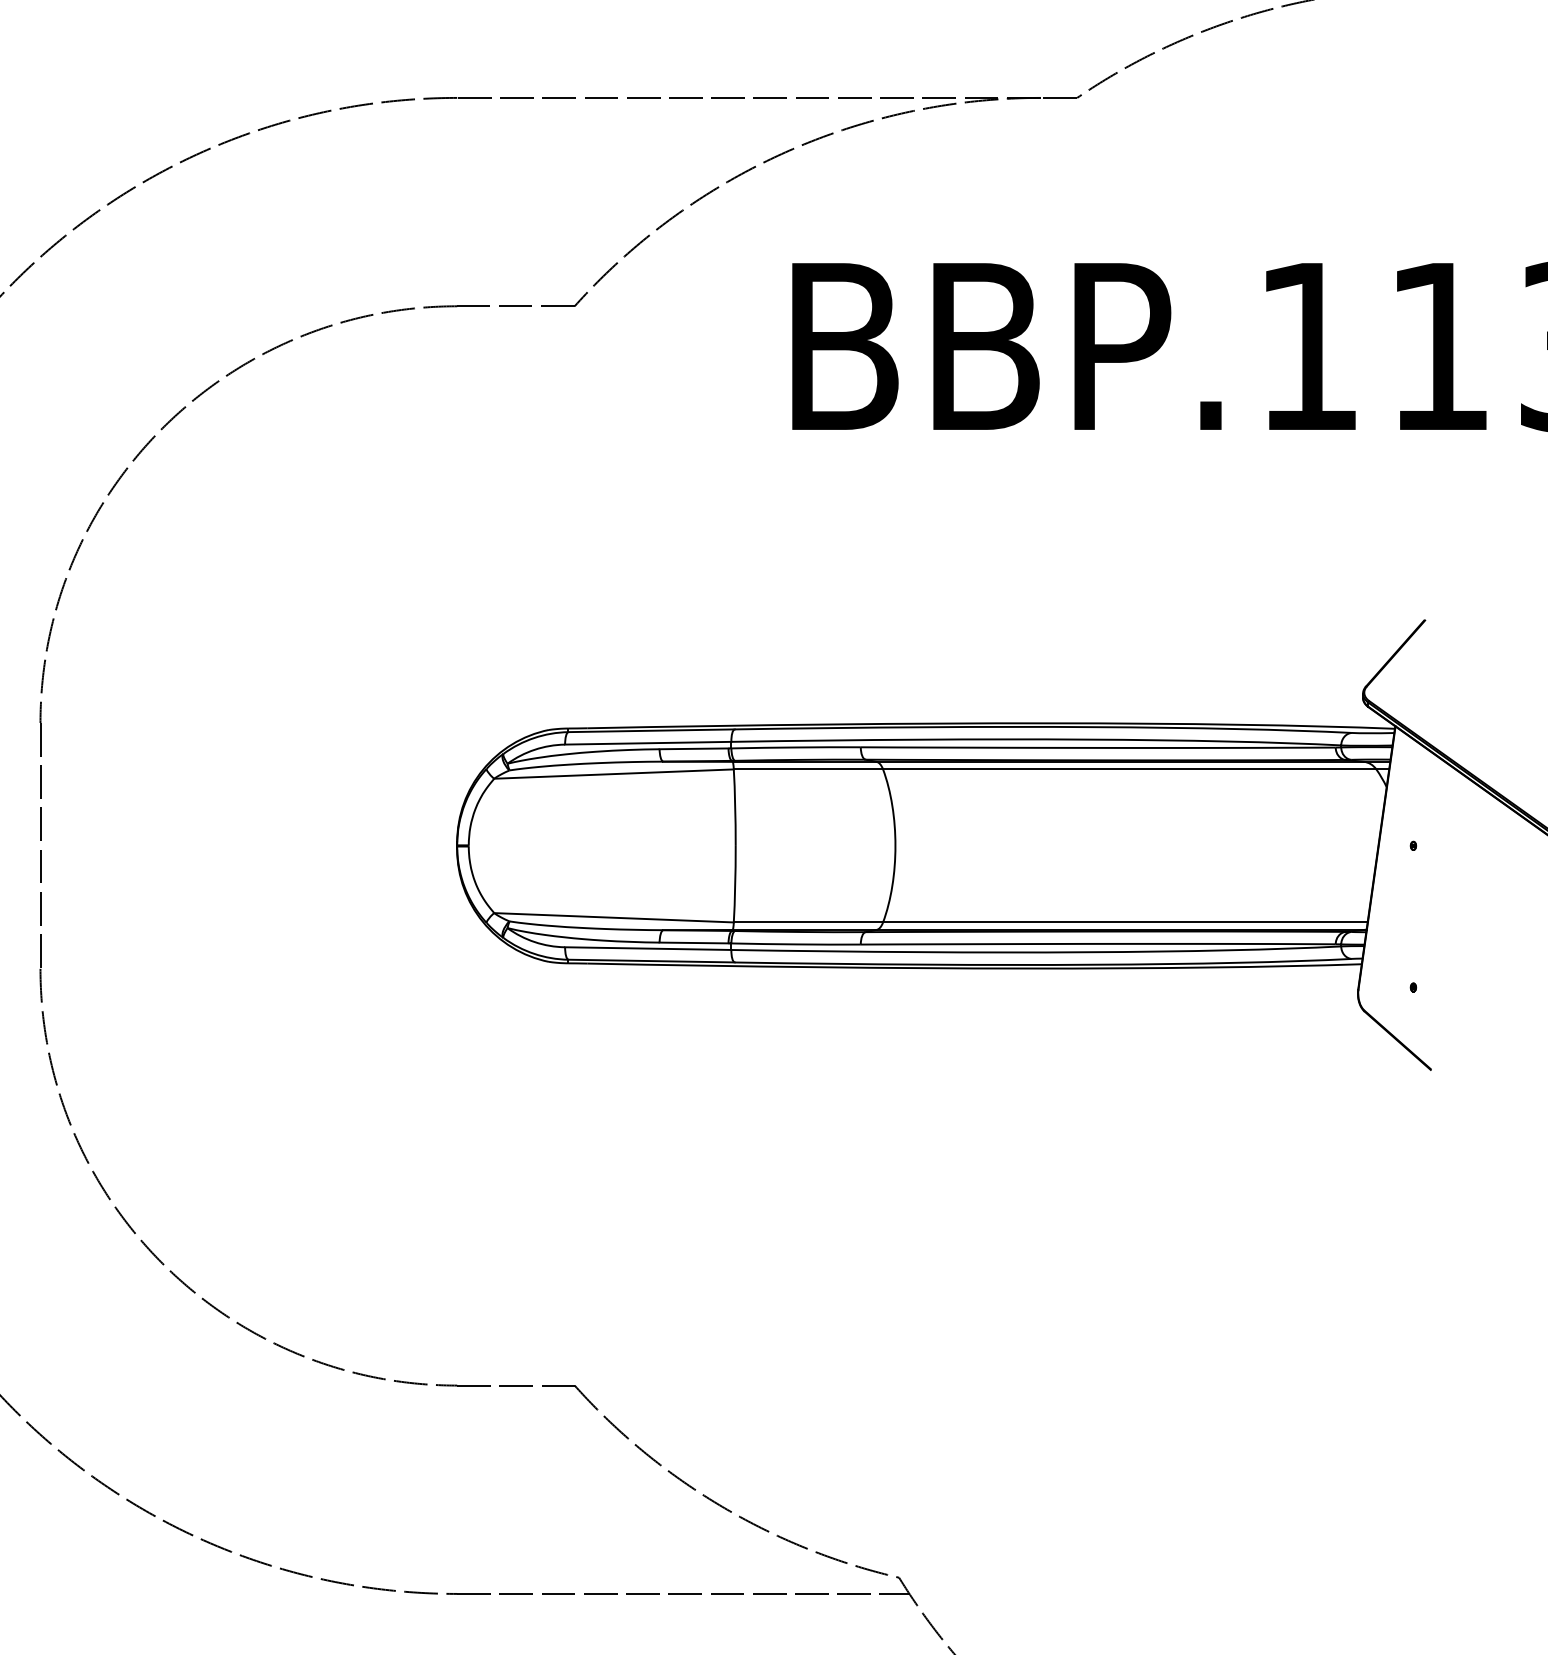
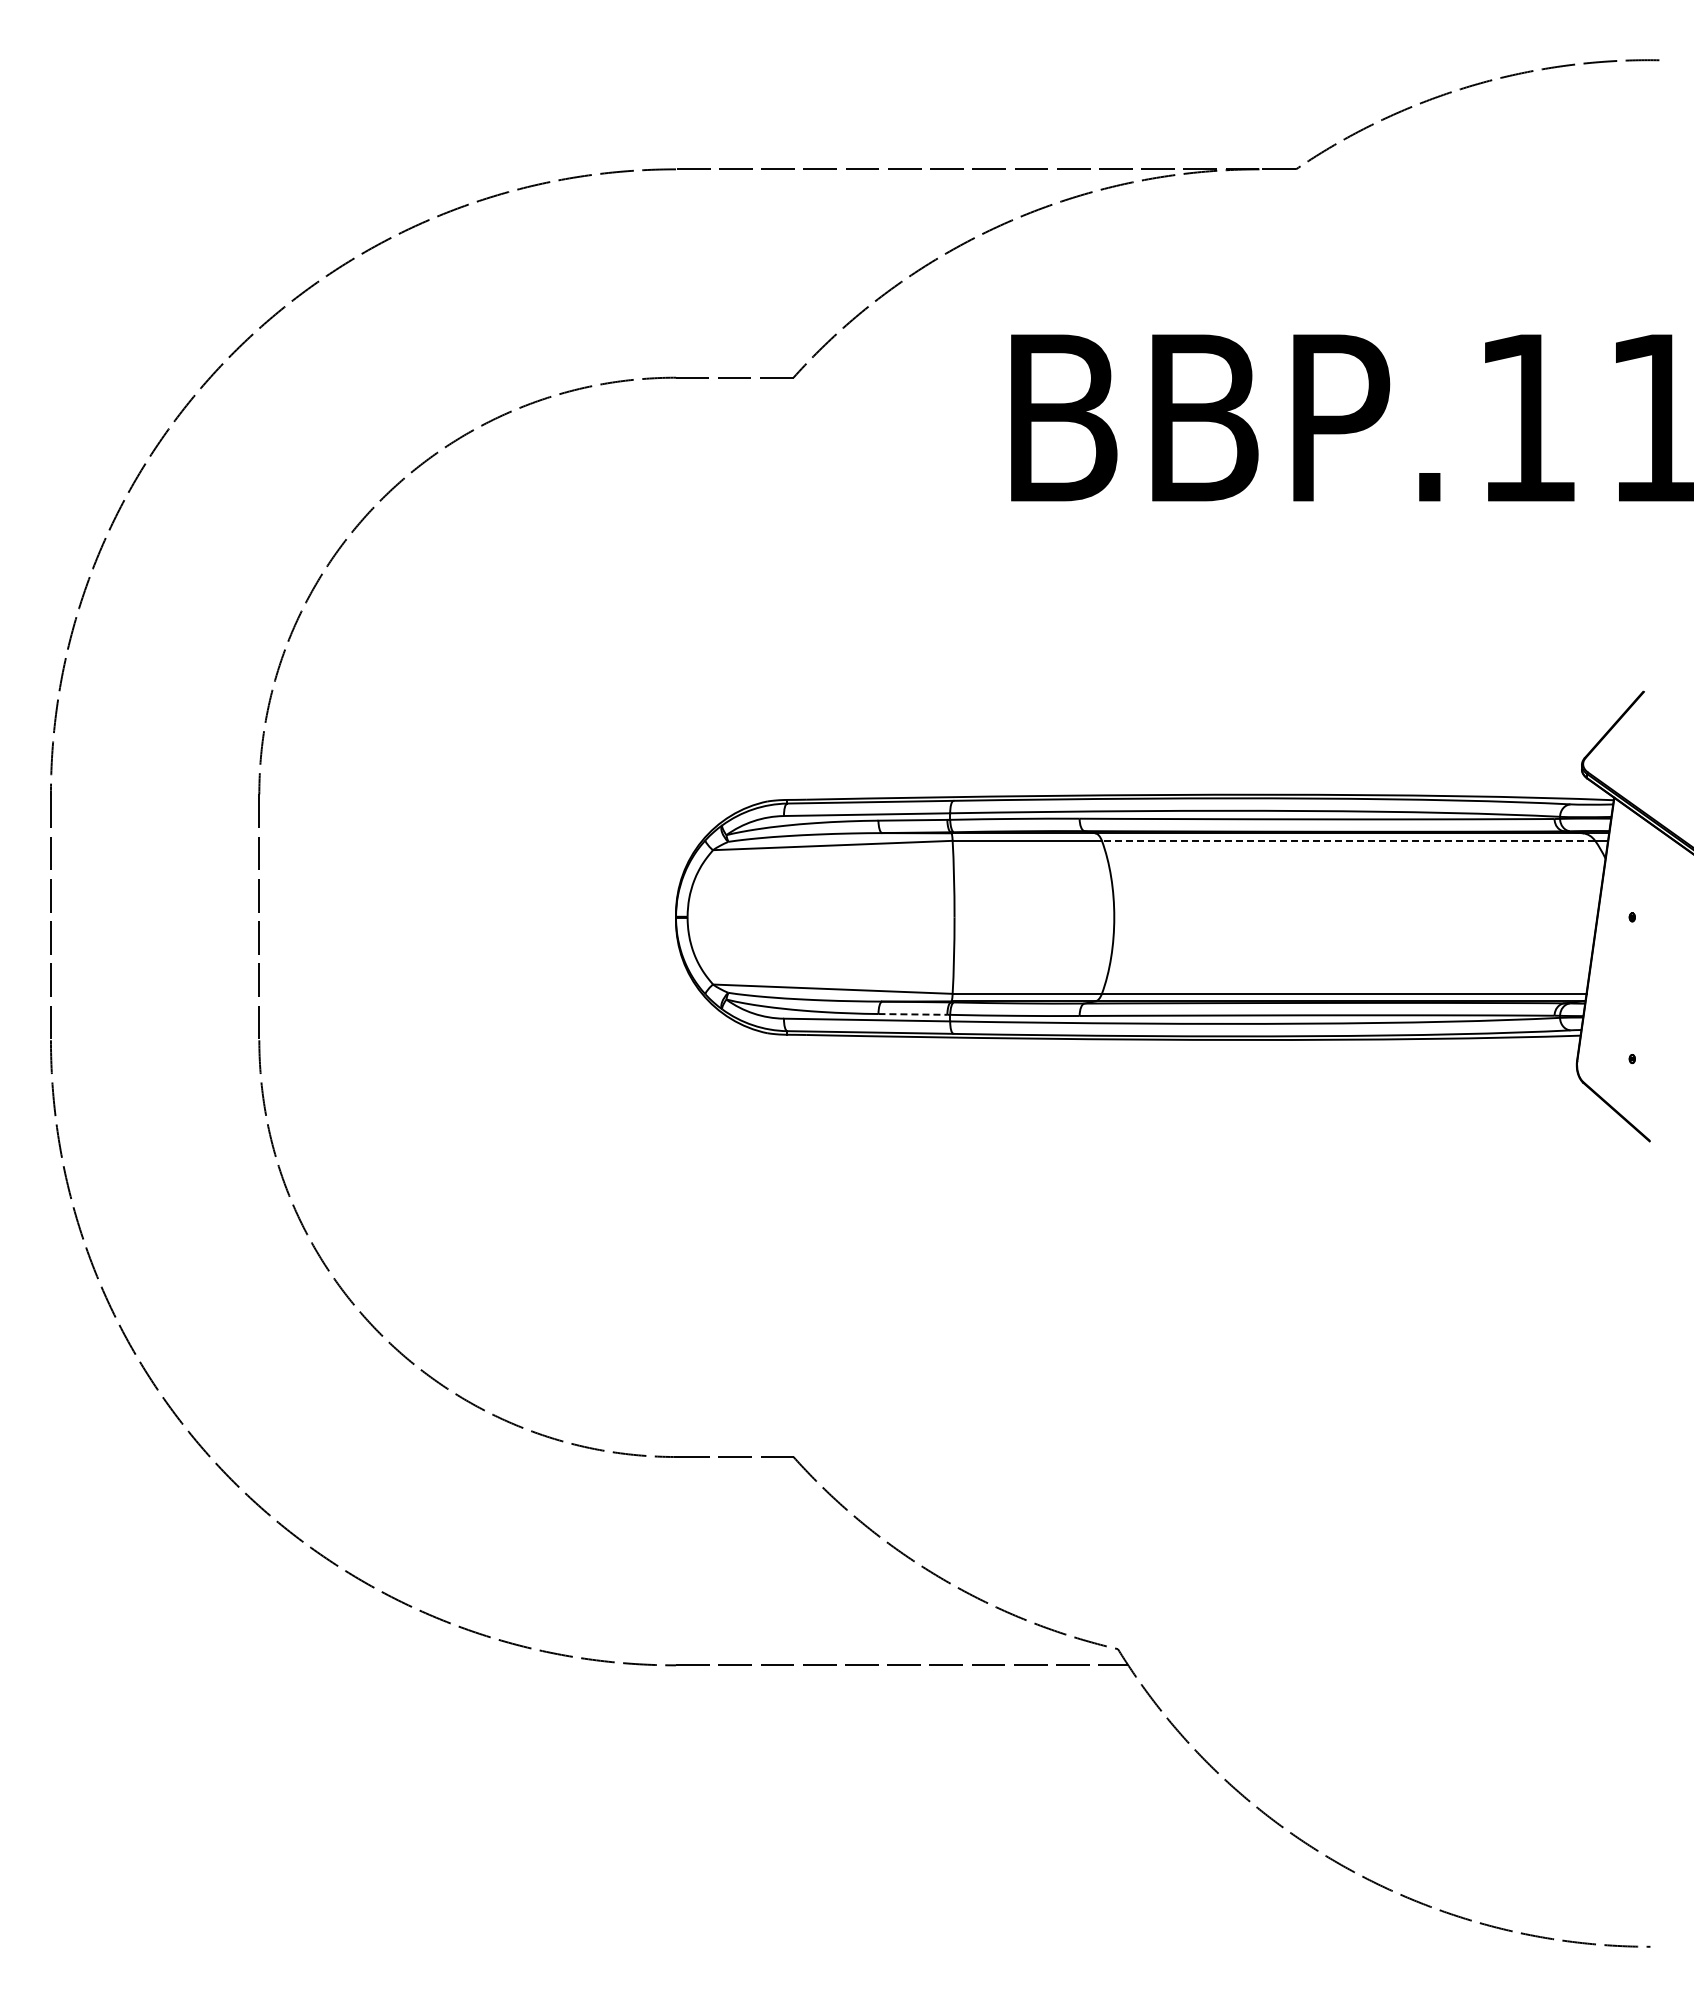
line: (1129, 769) -> (1348, 840), solid -> dashed
line: (694, 943) -> (913, 1014), solid -> dashed

